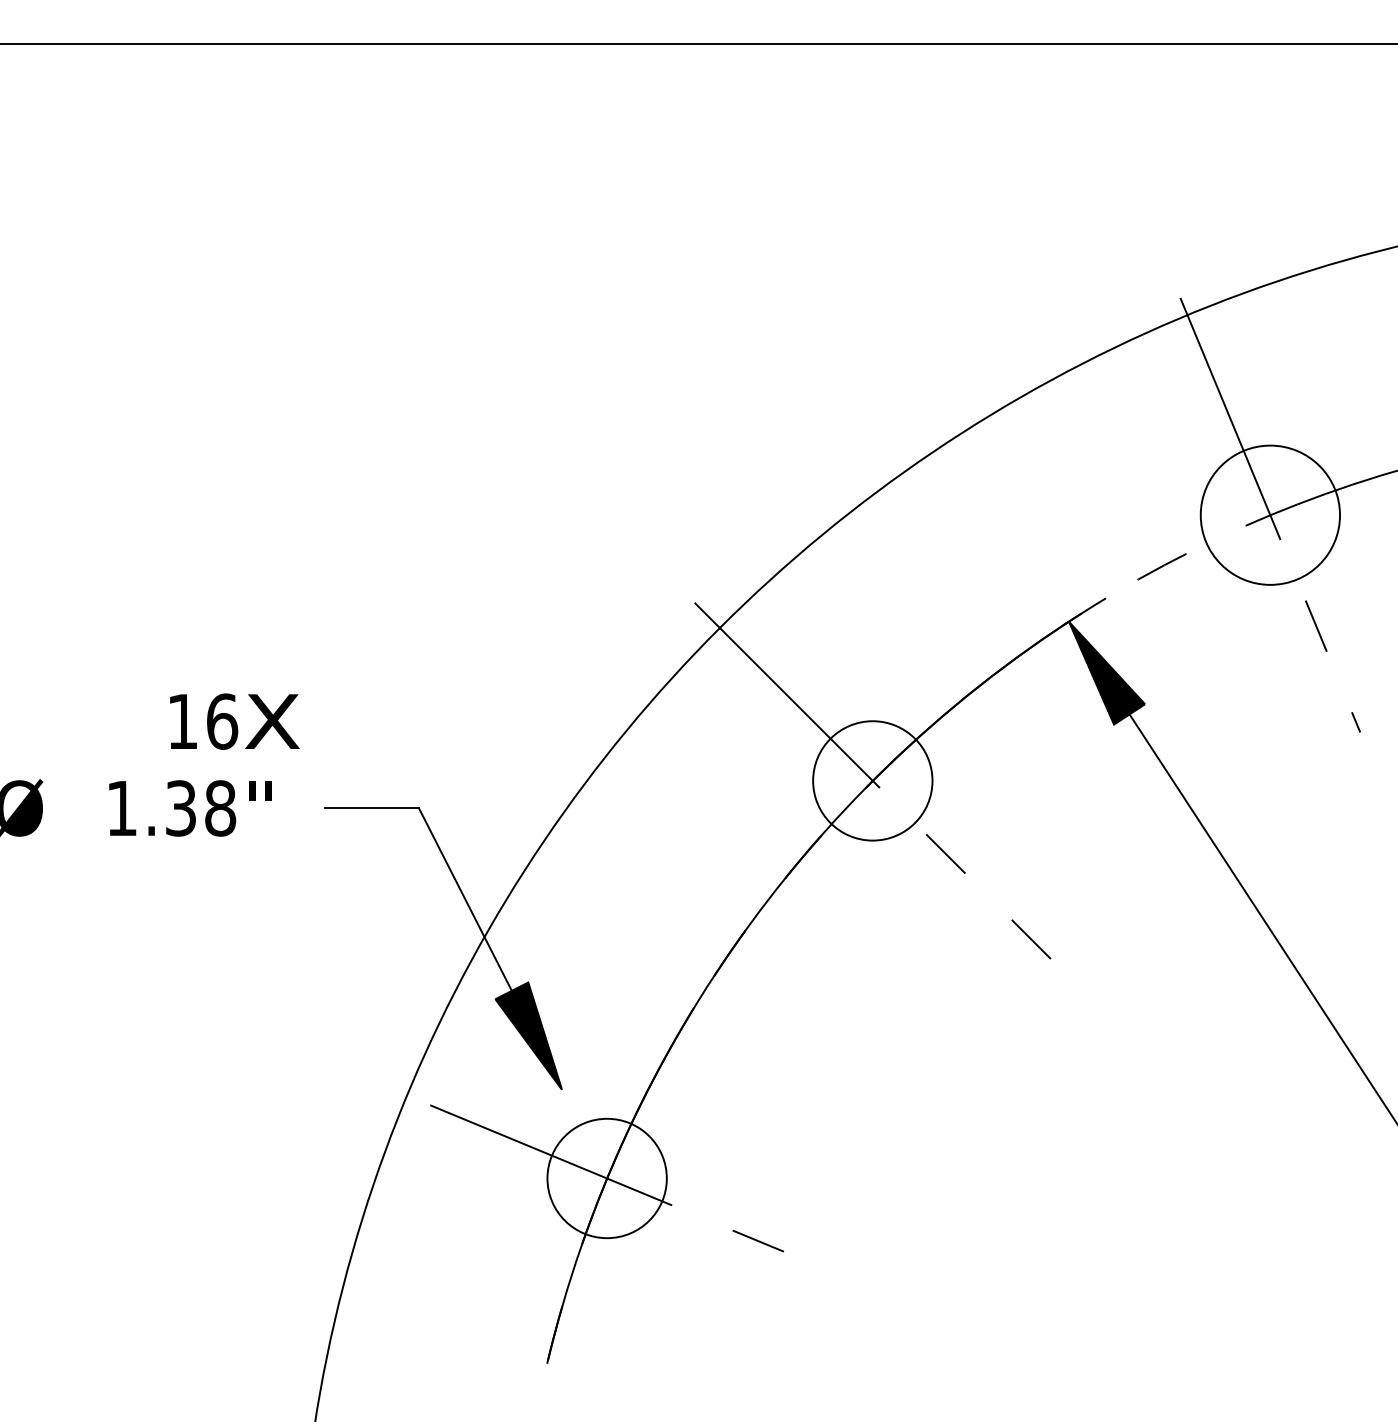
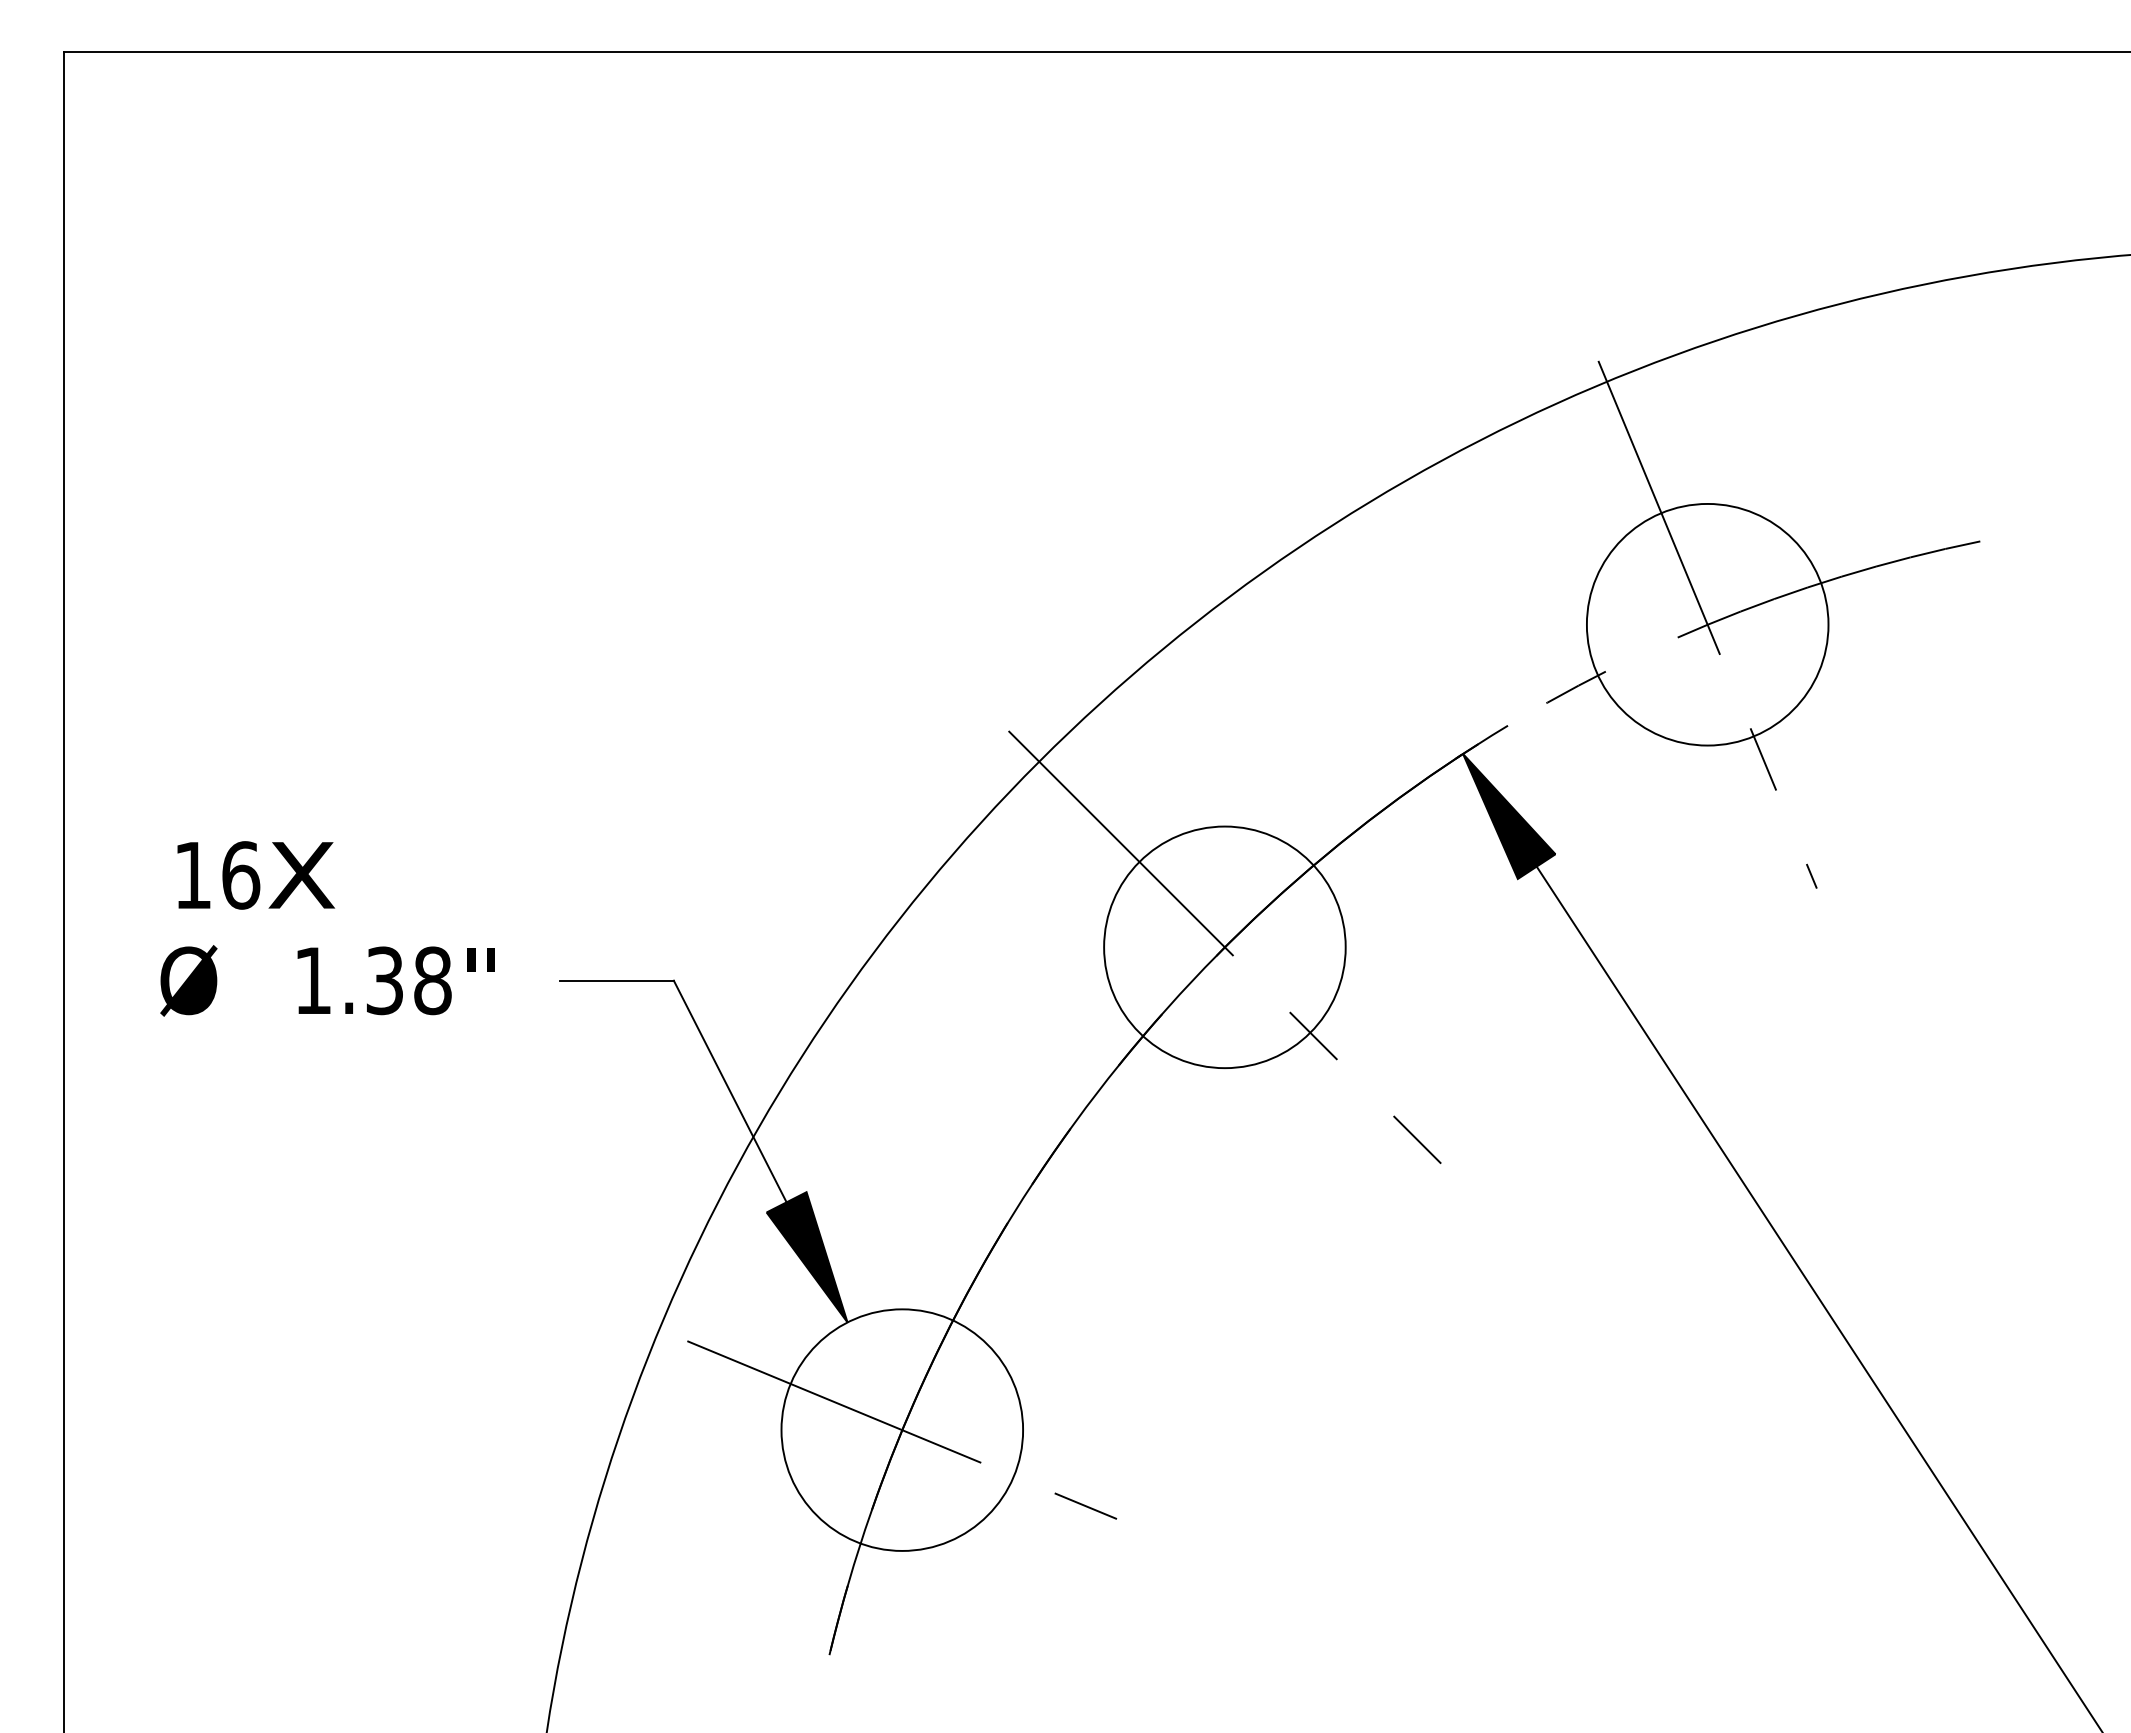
circle: (1270, 515) -> (1707, 624), size x1.43
text: (235, 721) -> (256, 875), moved
circle: (872, 781) -> (1224, 947), size x1.67
circle: (607, 1177) -> (902, 1429), size x1.67

